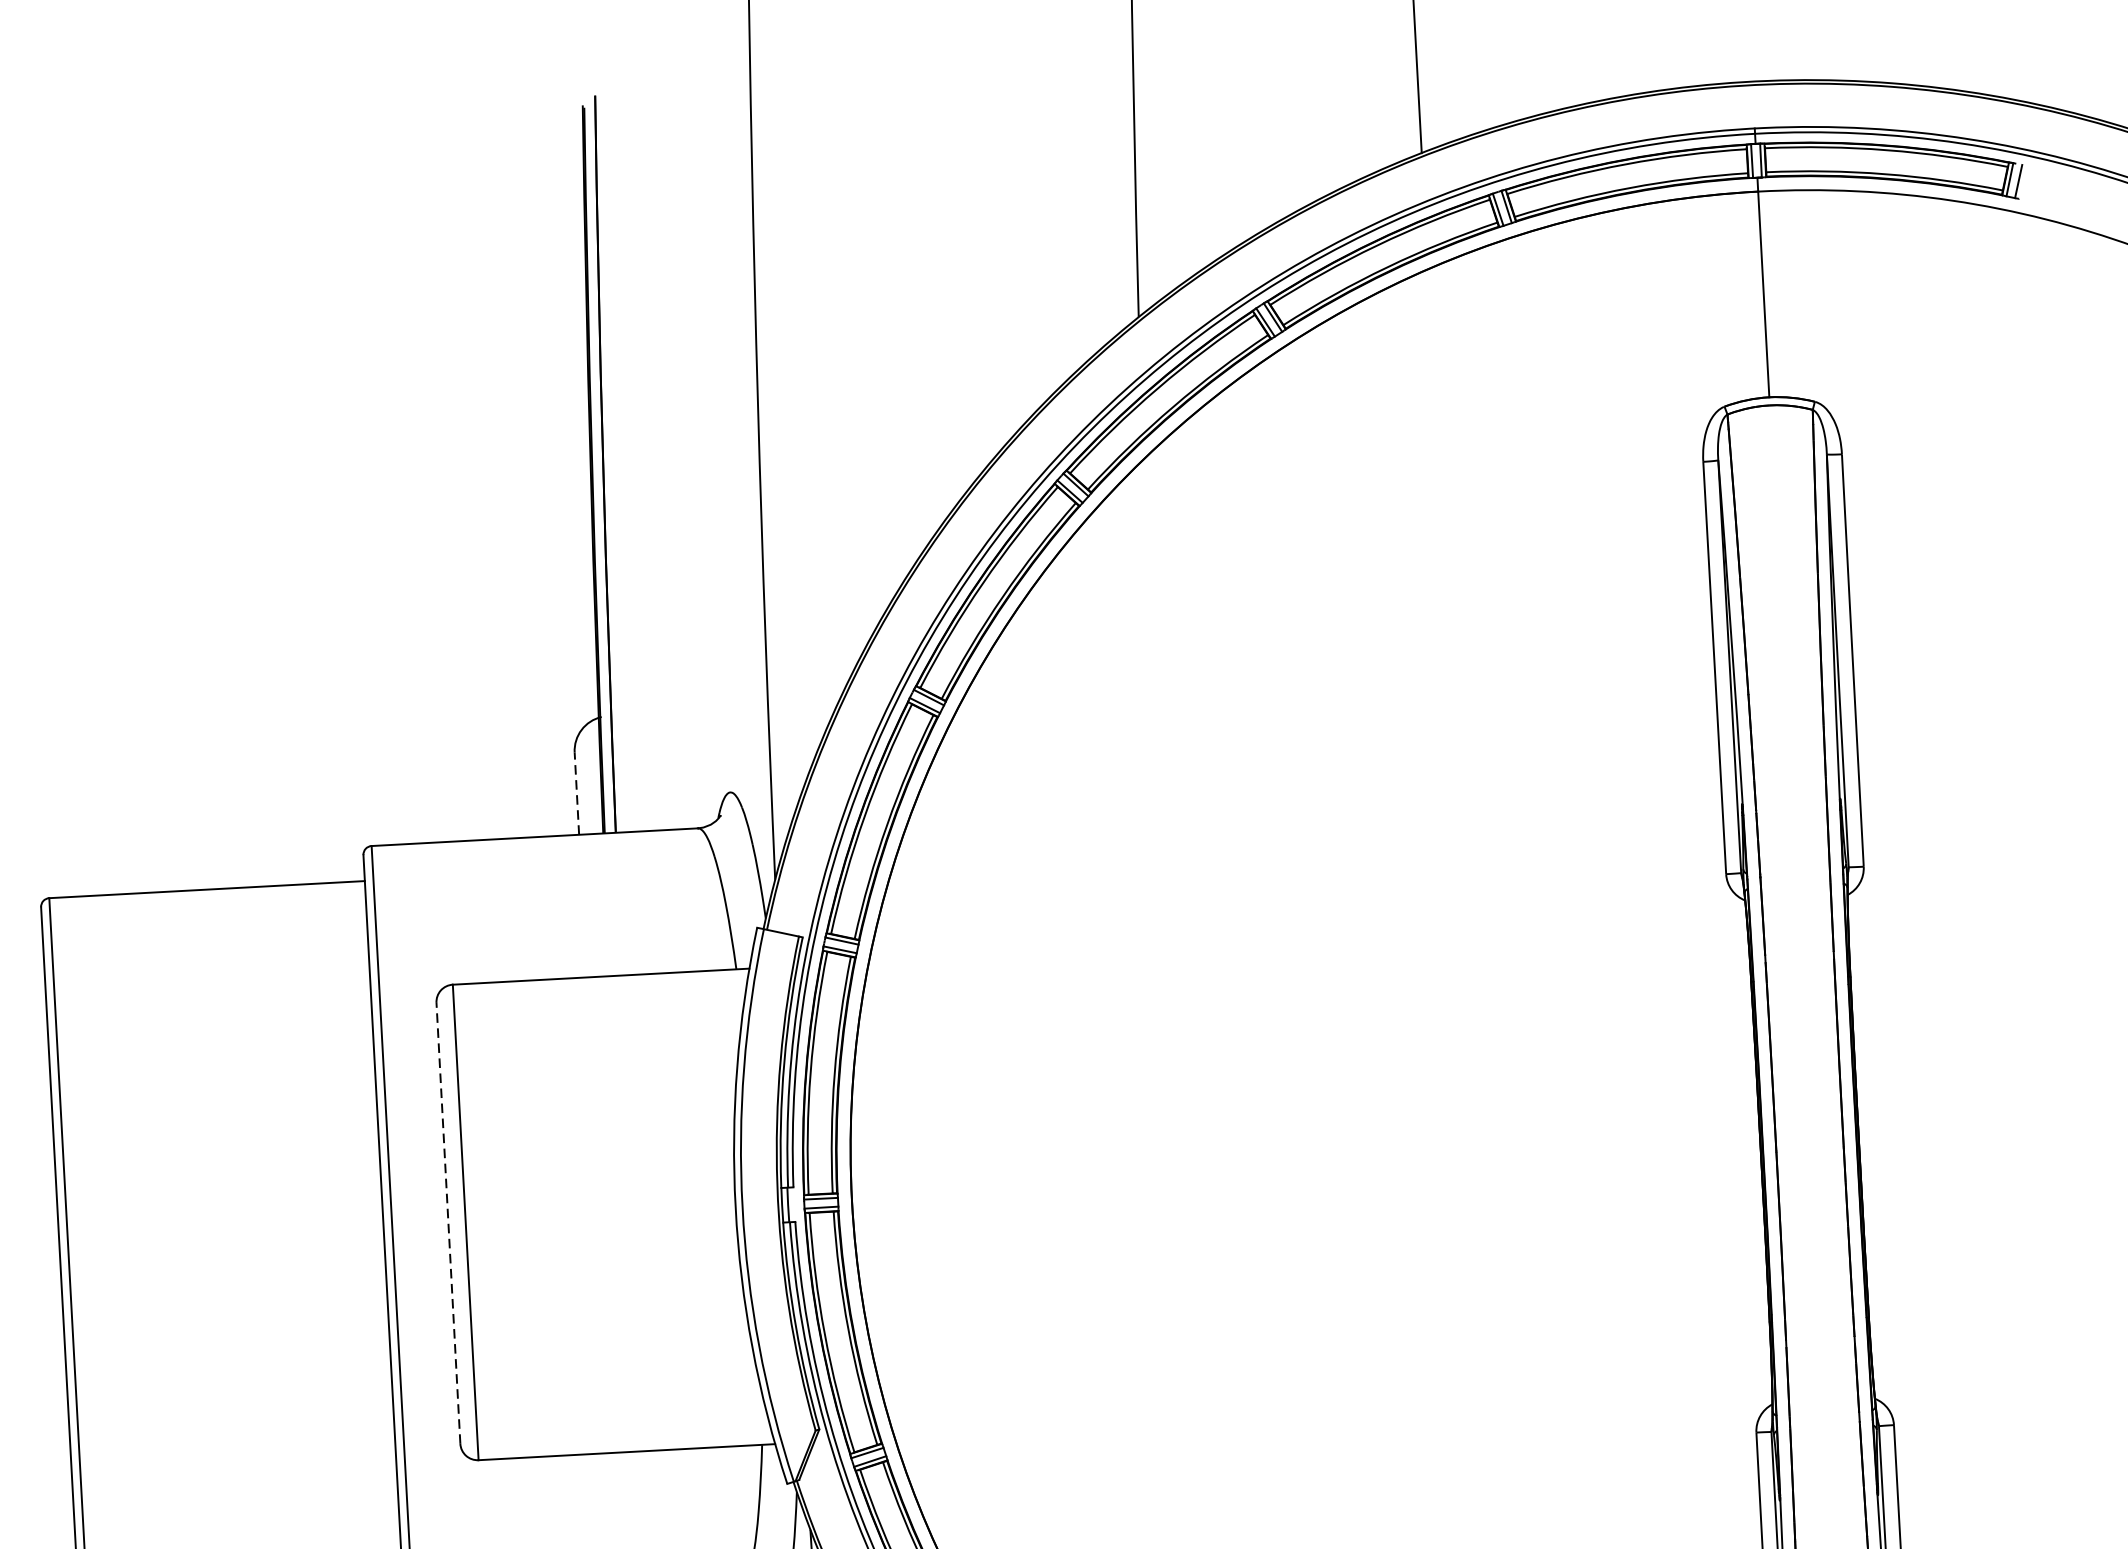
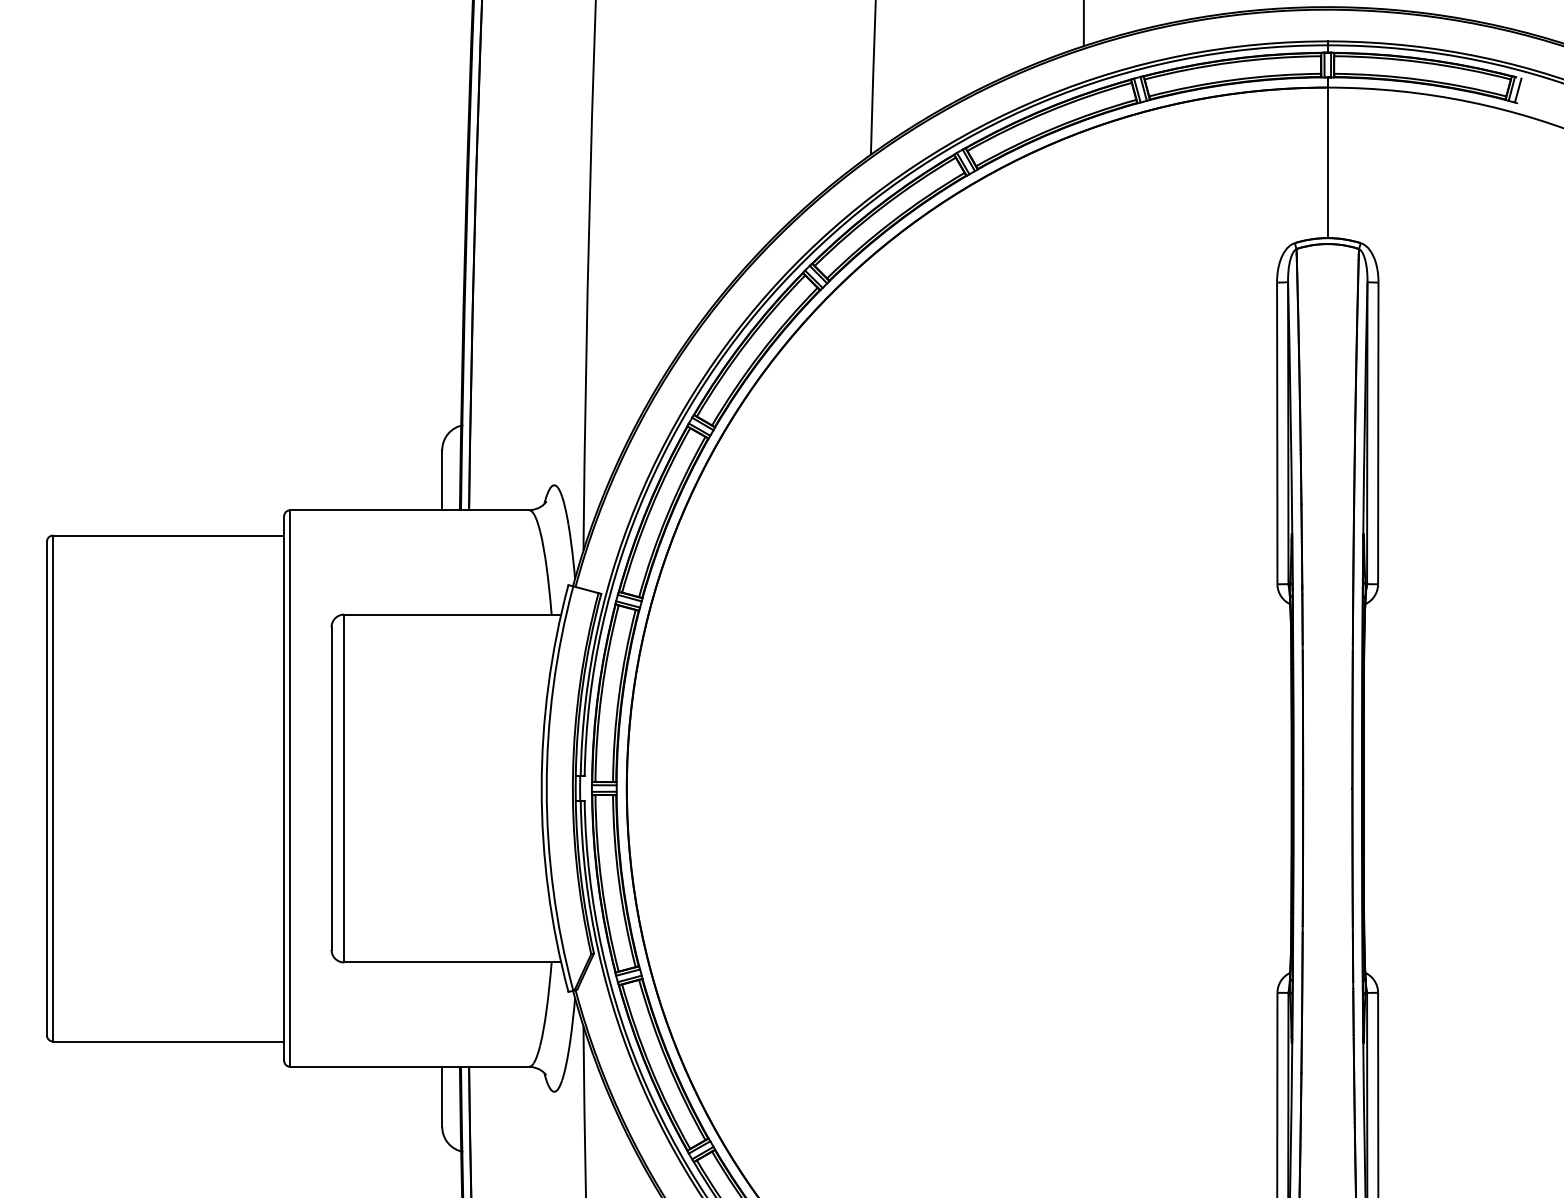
line: (577, 792) -> (442, 479), dashed -> solid
line: (448, 1223) -> (331, 788), dashed -> solid

